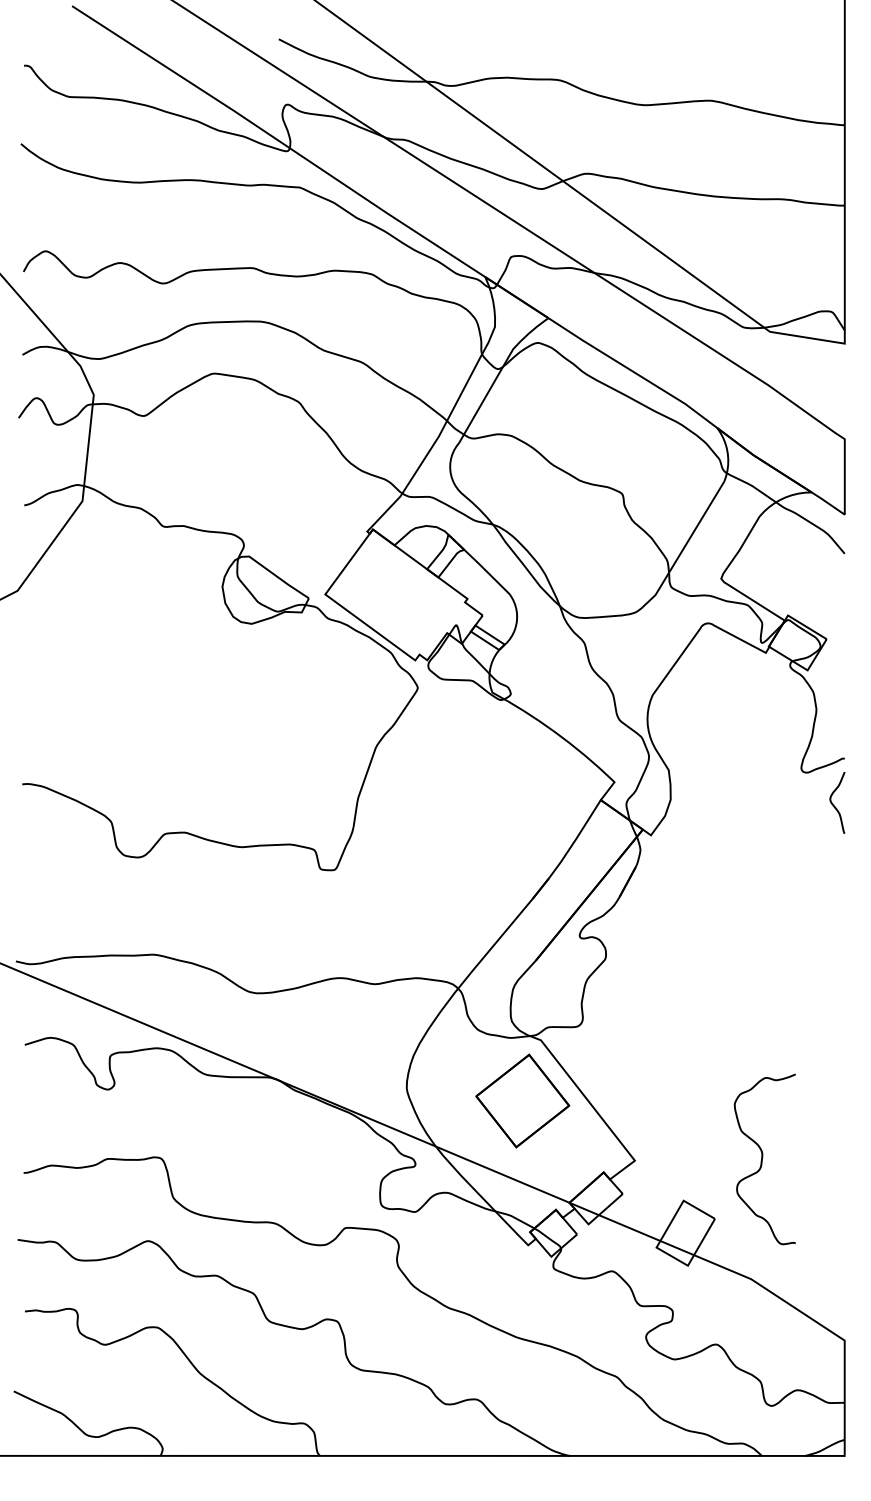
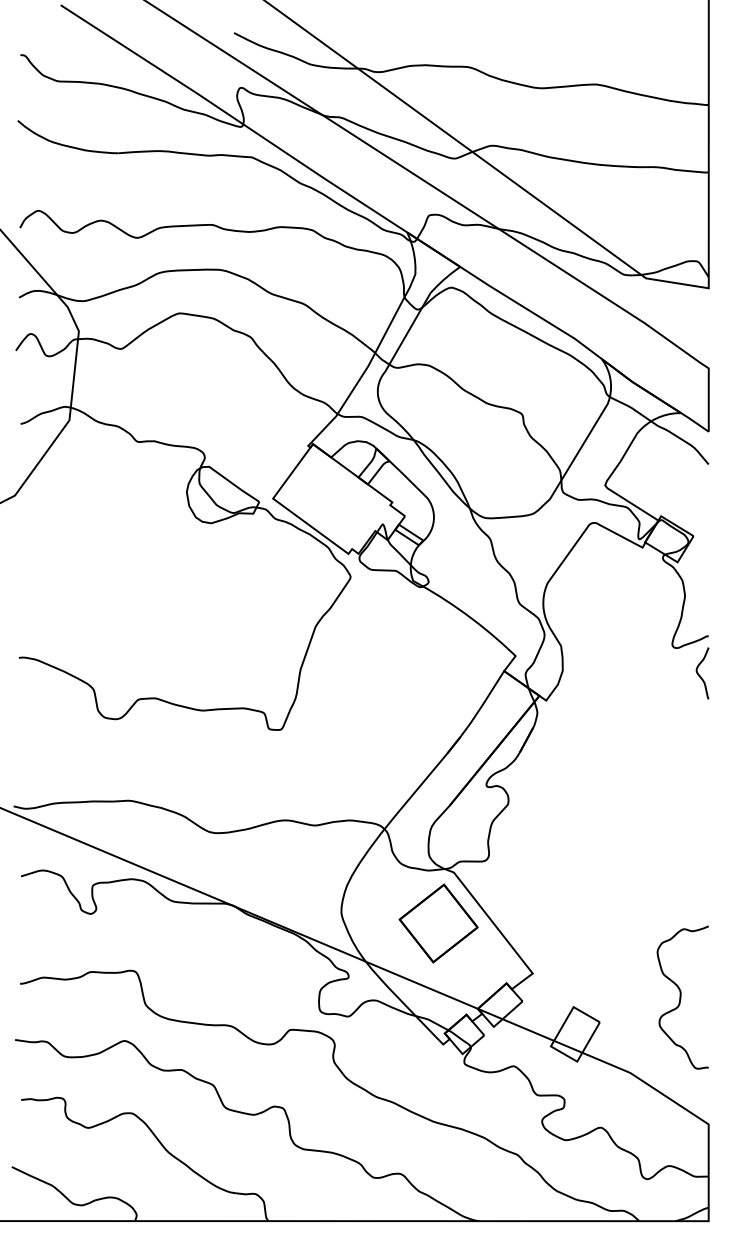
curve: (762, 1159) -> (680, 997), moved

